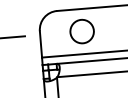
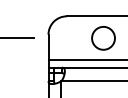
circle: (82, 31) -> (103, 38), moved

